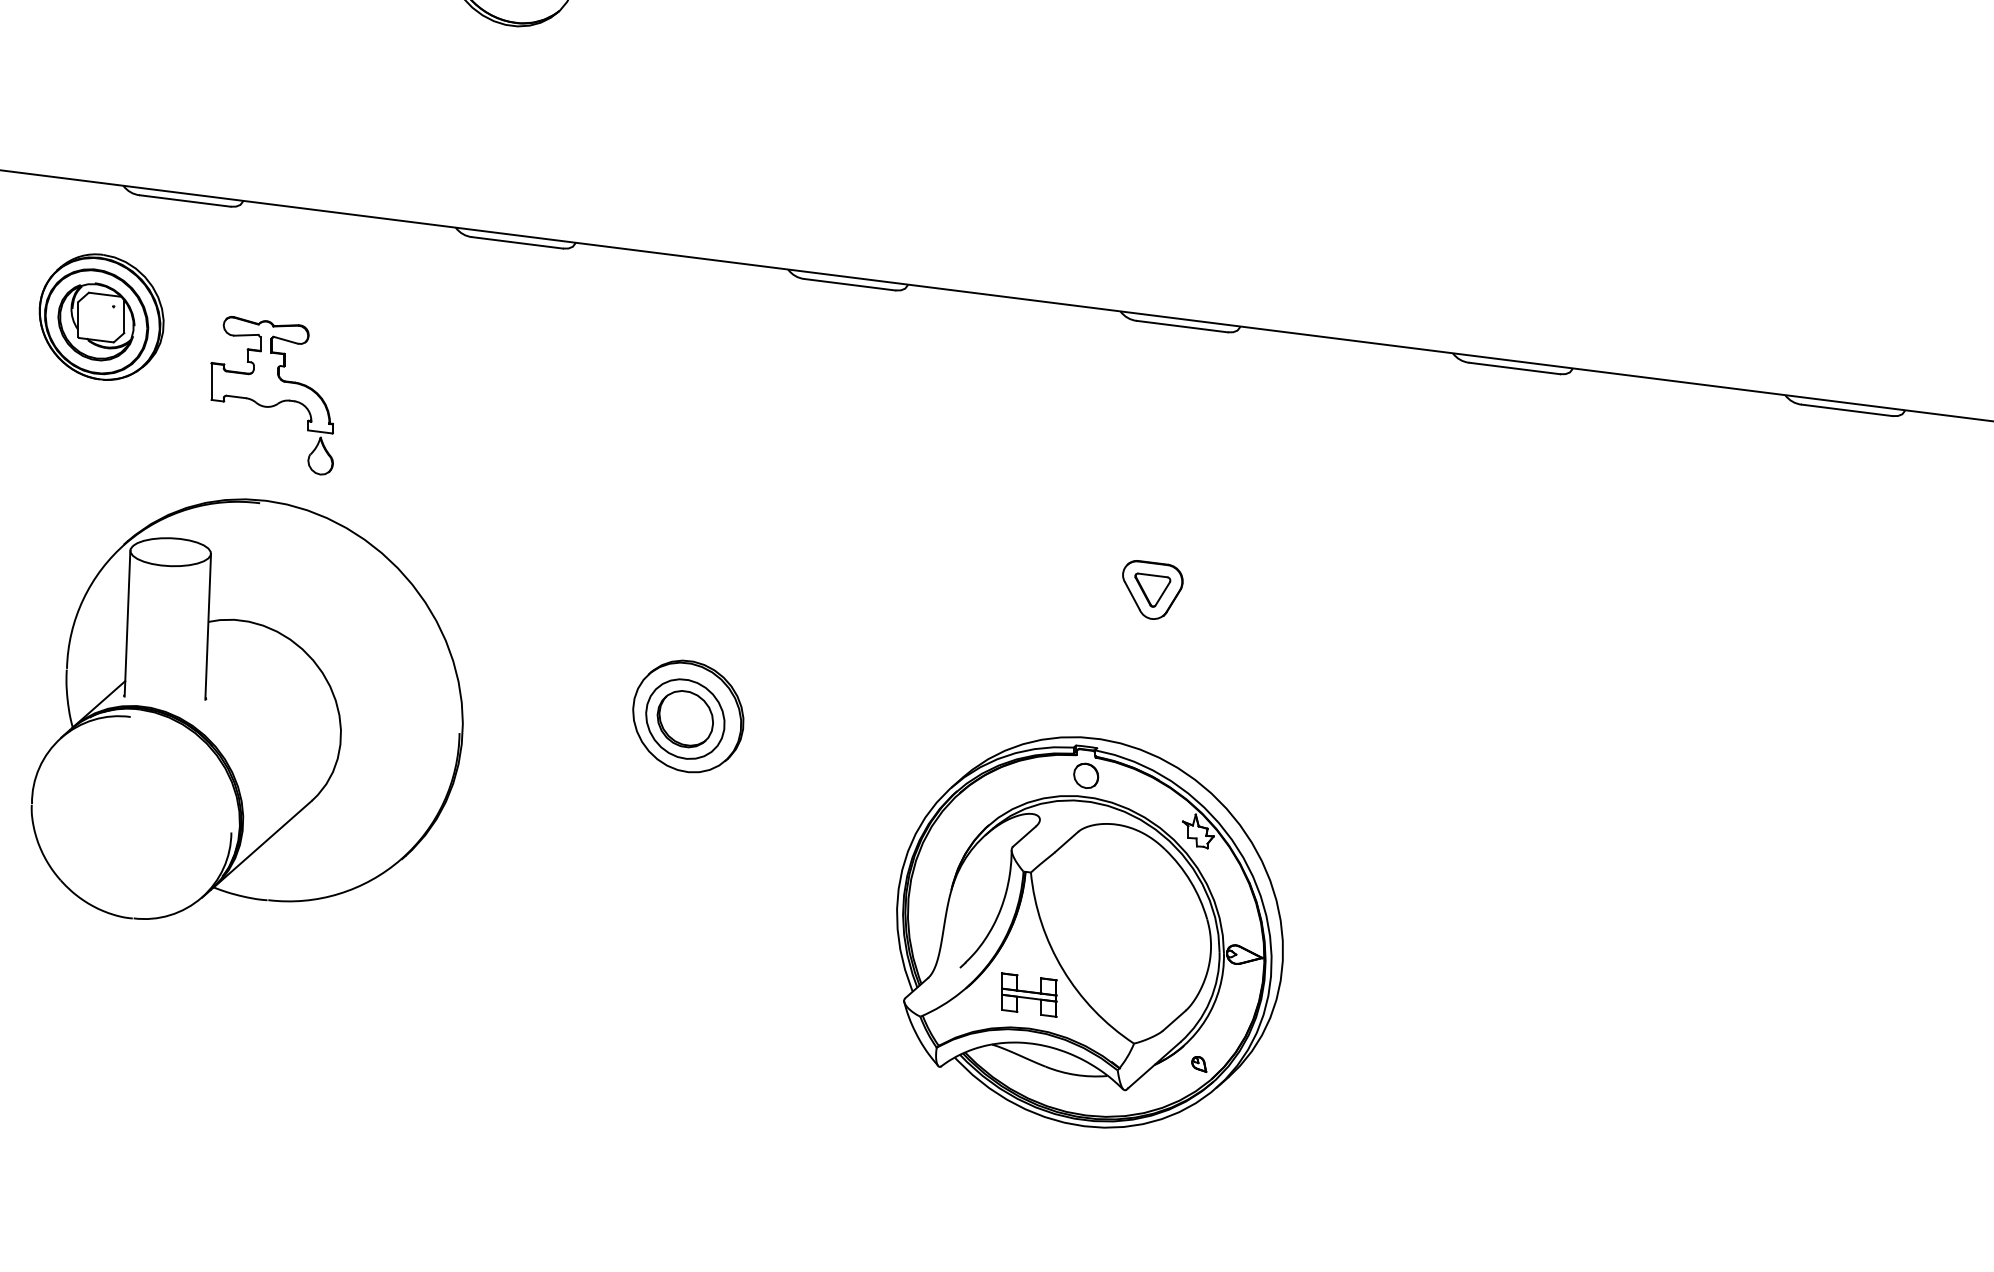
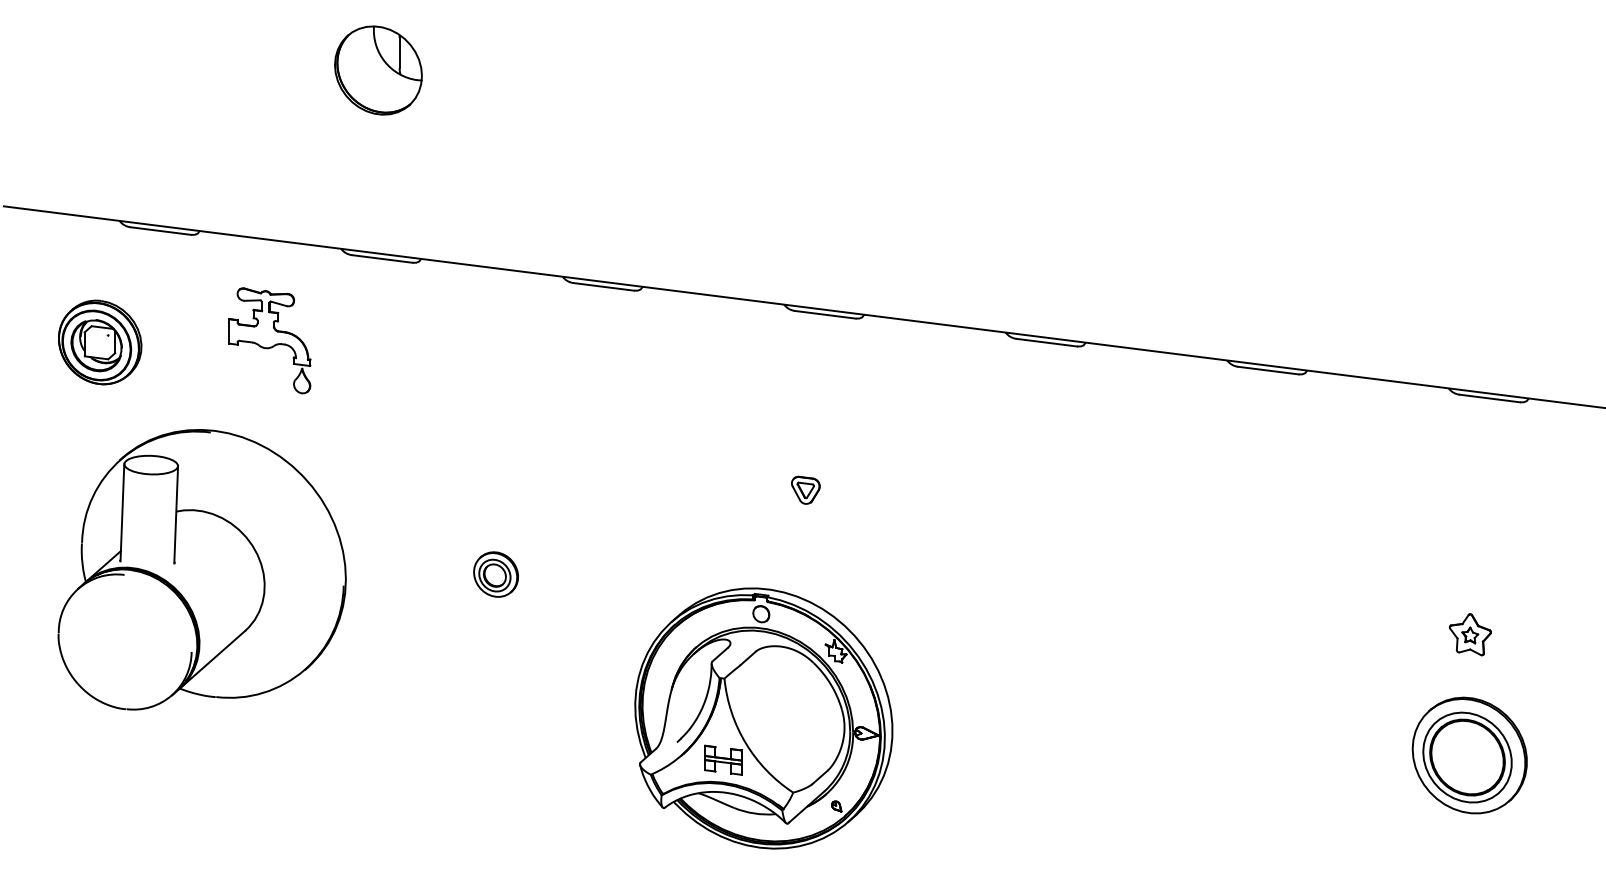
part: (102, 317) -> (100, 342), moved
part: (271, 395) -> (269, 340), moved
part: (1152, 590) -> (805, 490), size x0.7
part: (687, 716) -> (495, 574), size x0.6

